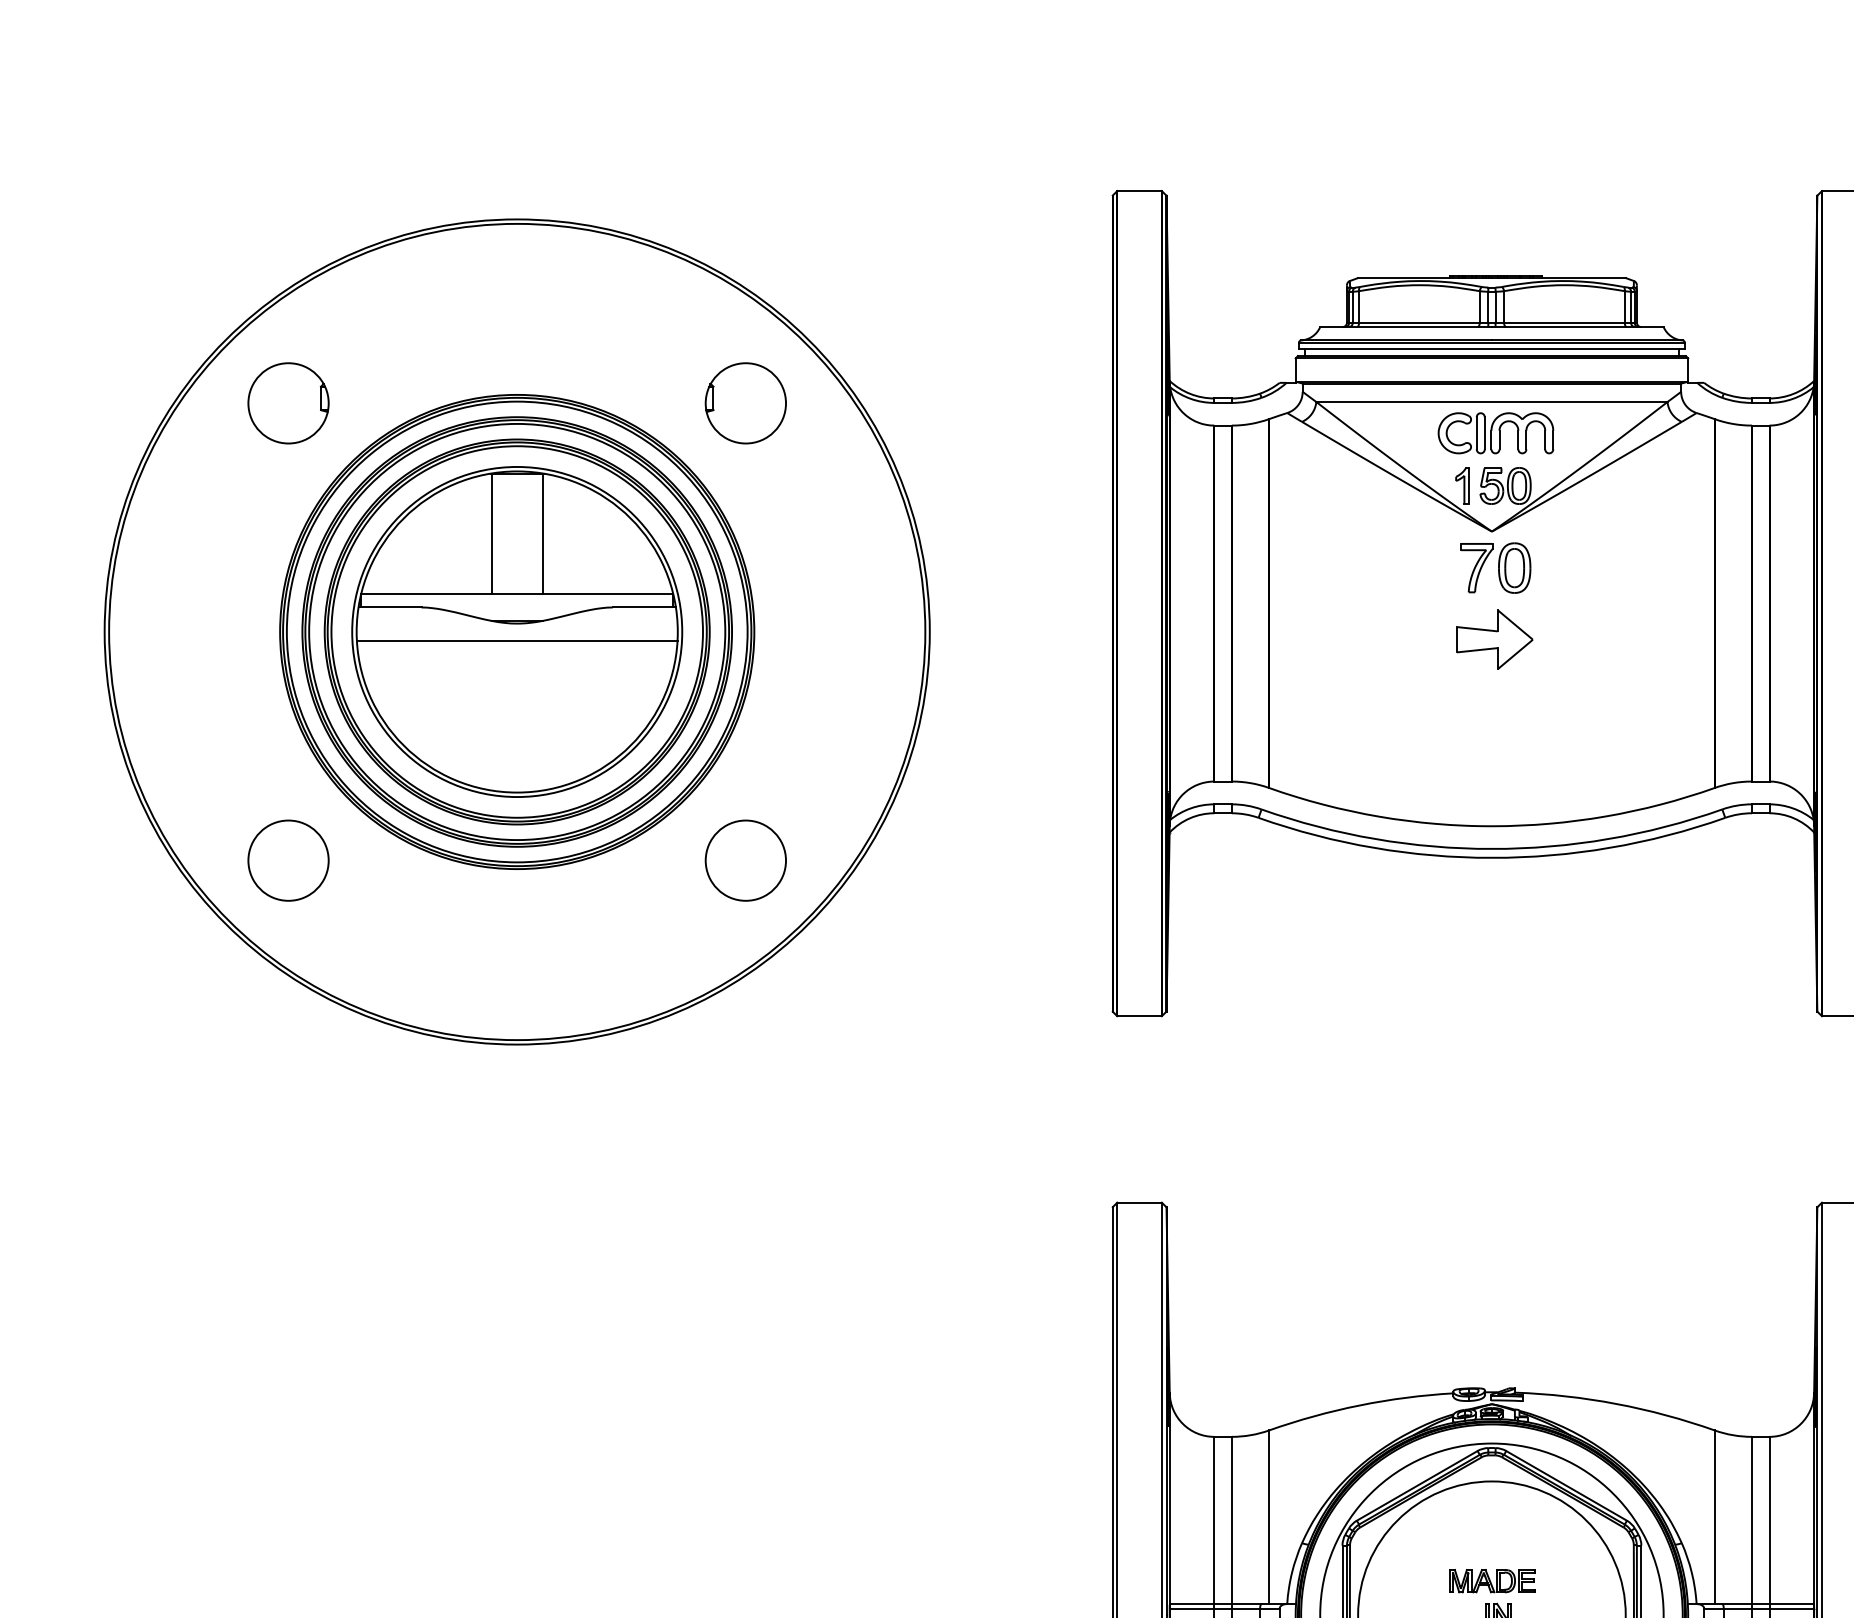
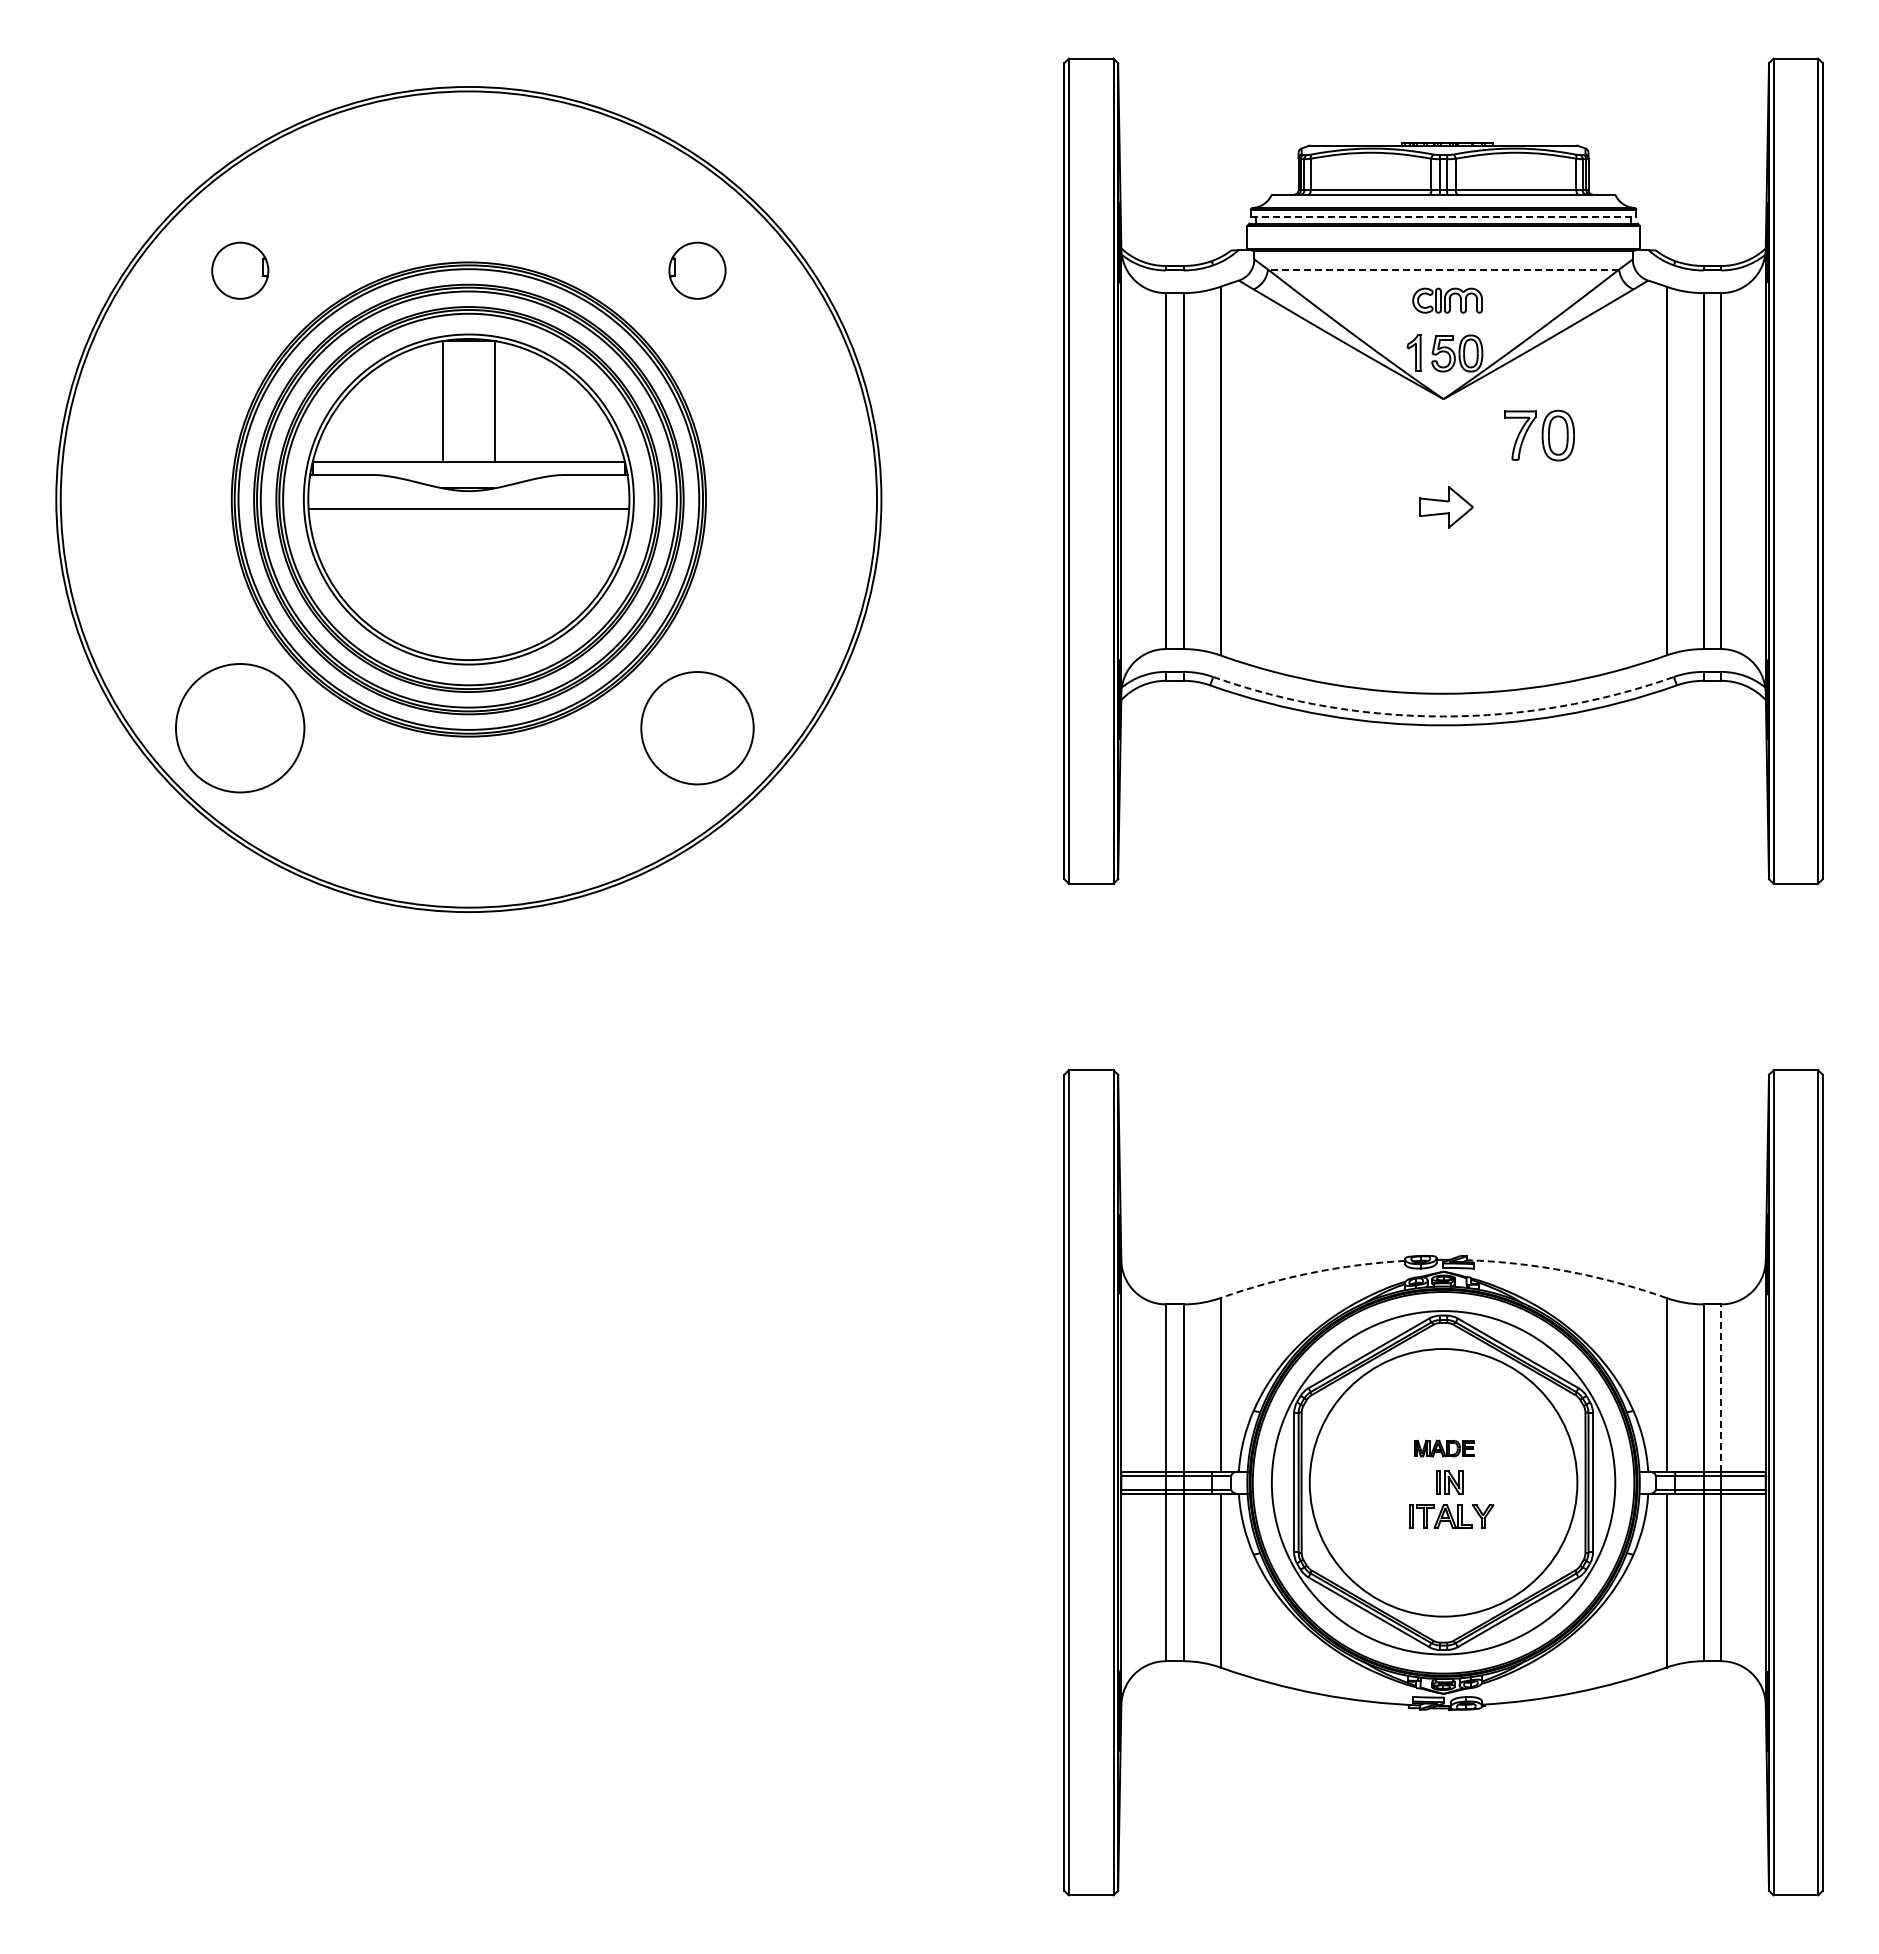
line: (1491, 348) -> (1443, 216), solid -> dashed
line: (1491, 401) -> (1443, 269), solid -> dashed
part: (288, 402) -> (240, 270), size x0.7
part: (745, 402) -> (697, 270), size x0.7
part: (1495, 432) -> (1447, 300), size x0.6
part: (1495, 567) -> (1539, 435), moved
part: (1494, 639) -> (1446, 507), size x0.7
arc: (1491, 848) -> (1443, 716), solid -> dashed
circle: (288, 860) -> (240, 728), size x1.6
circle: (745, 860) -> (697, 728), size x1.4
arc: (1616, 1403) -> (1568, 1271), solid -> dashed
arc: (1359, 1404) -> (1311, 1272), solid -> dashed
line: (1769, 1520) -> (1721, 1388), solid -> dashed
part: (1492, 1580) -> (1444, 1448), size x0.7

